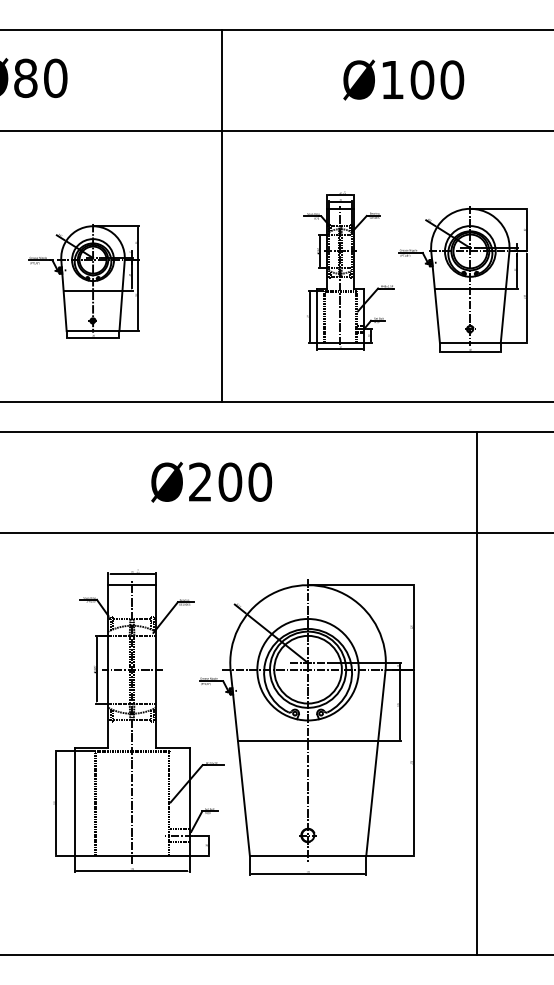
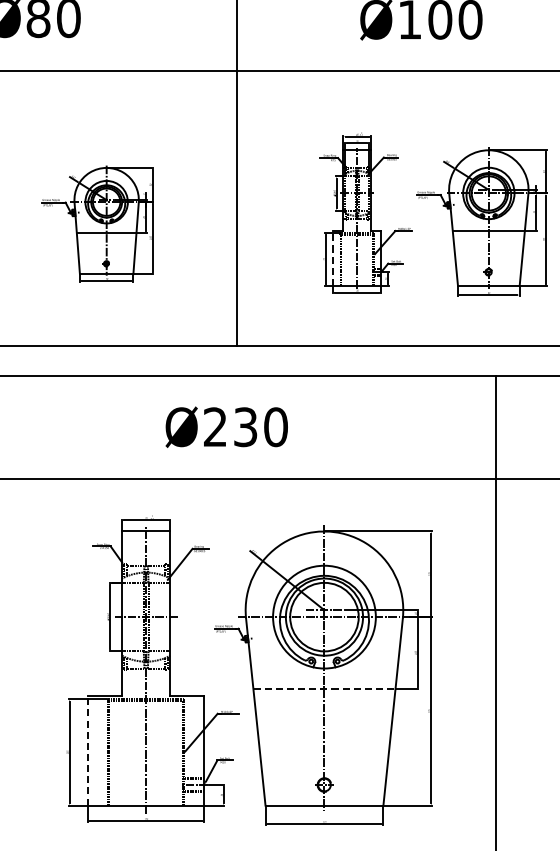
line: (316, 315) -> (332, 258), solid -> dashed
text: (230, 481) -> (245, 426), Ø200 -> Ø230
line: (308, 740) -> (324, 688), solid -> dashed
line: (74, 801) -> (87, 750), solid -> dashed

